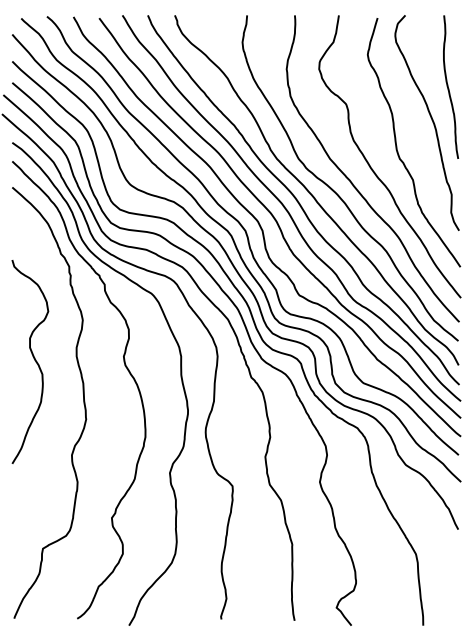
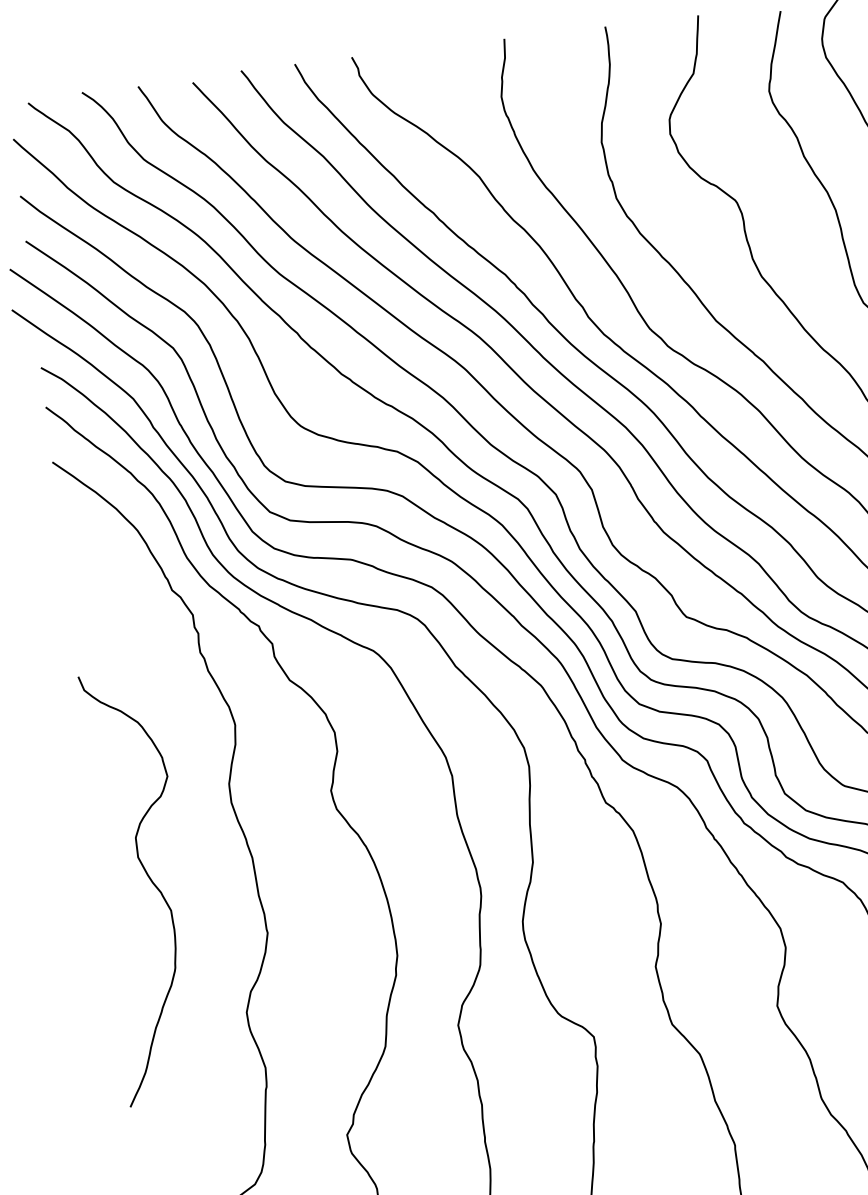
curve: (34, 360) -> (150, 883), moved

